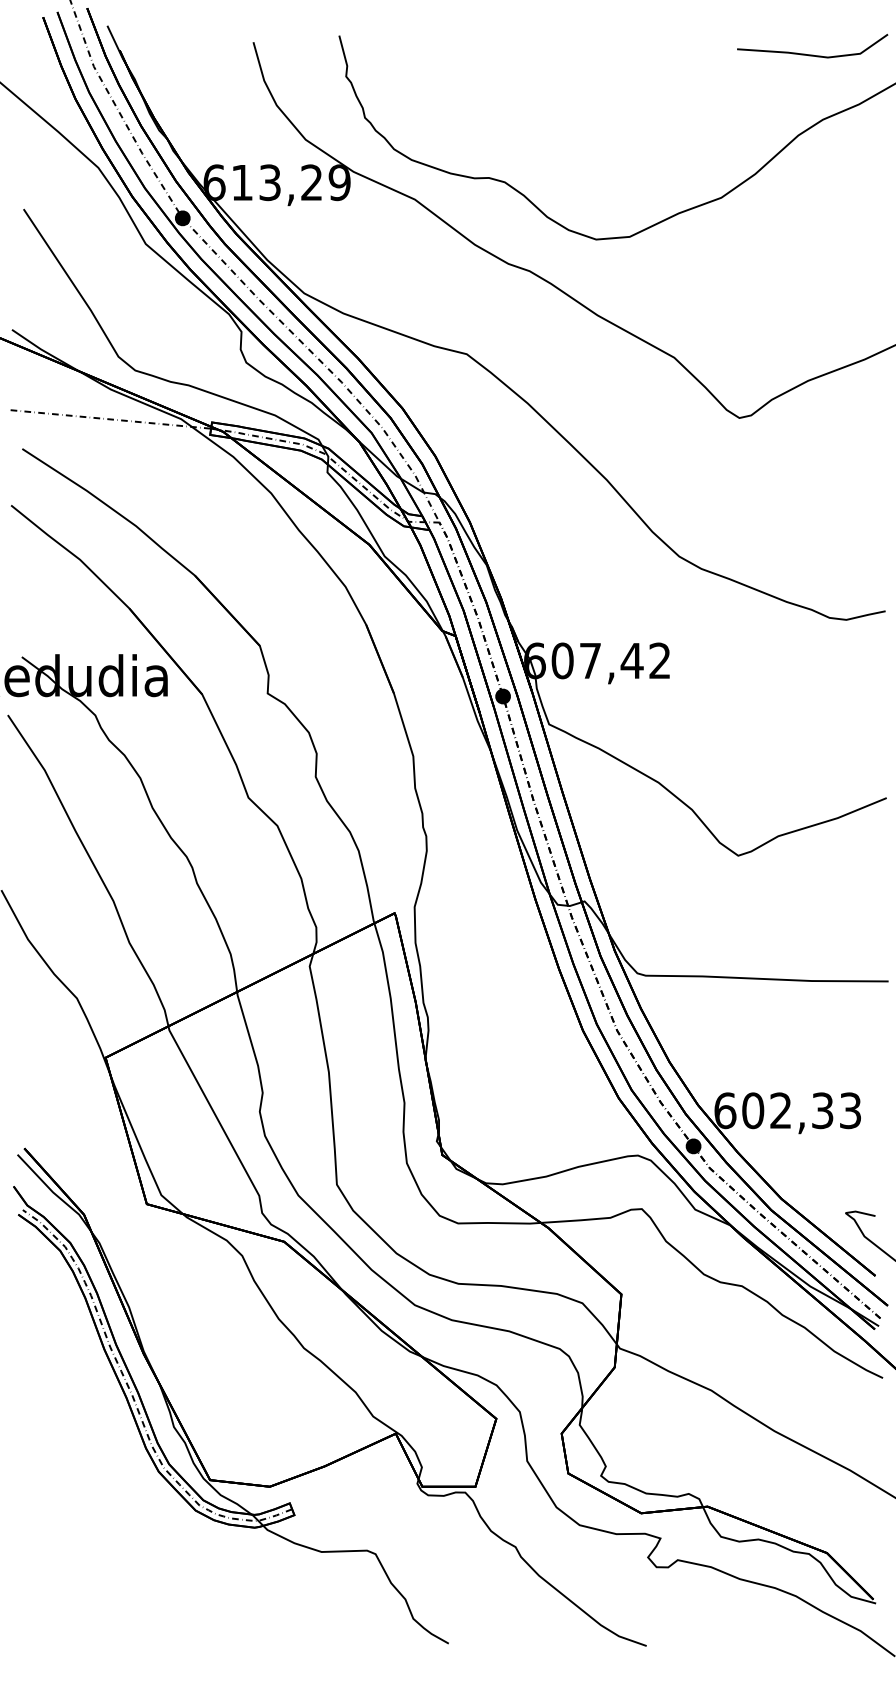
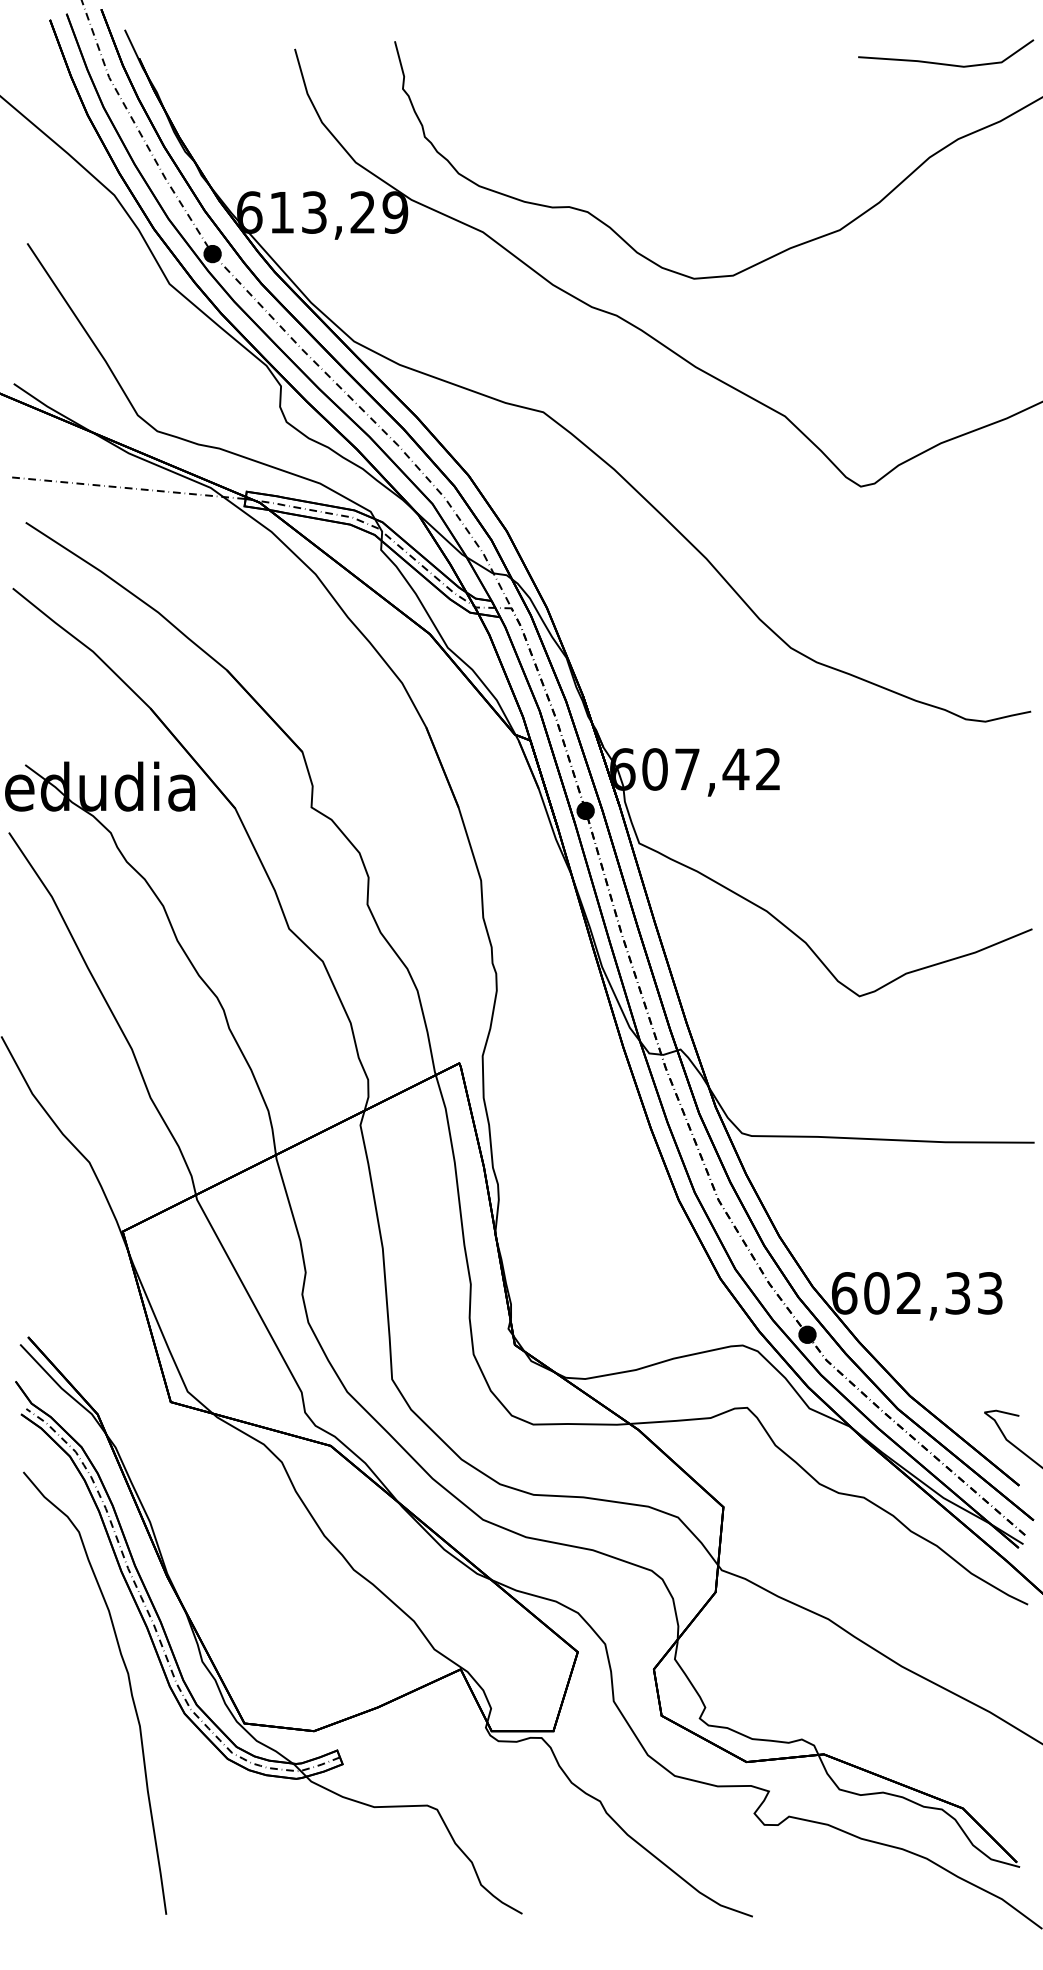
curve: (111, 1450) -> (129, 1688), added

